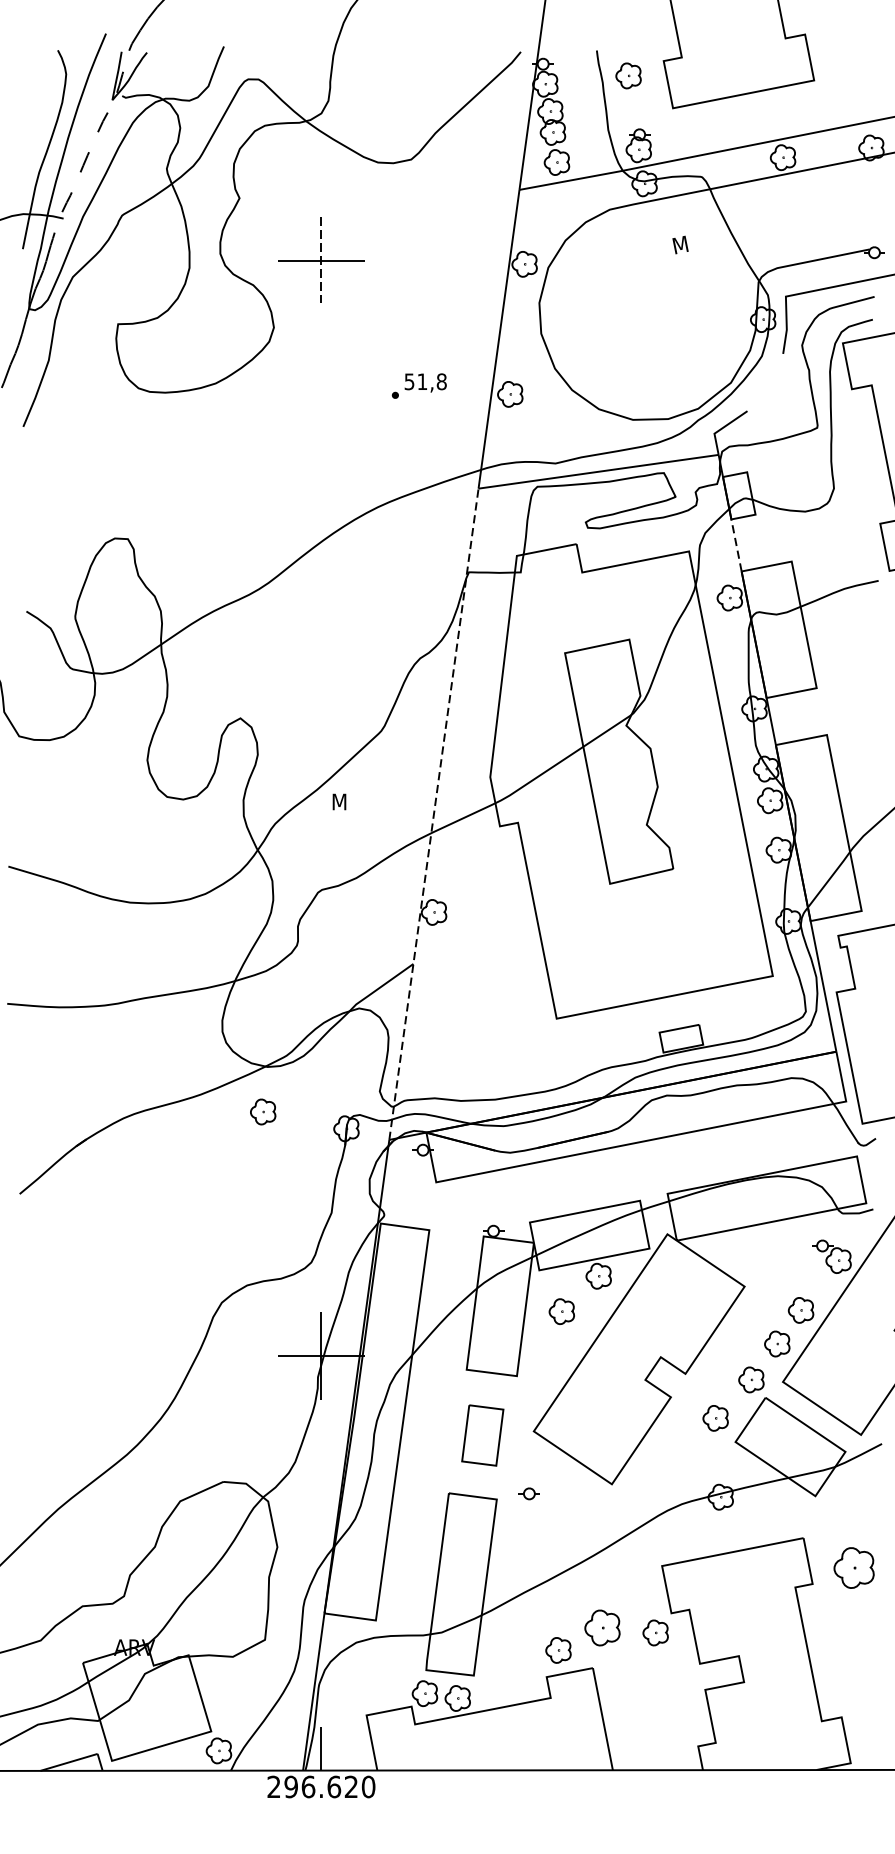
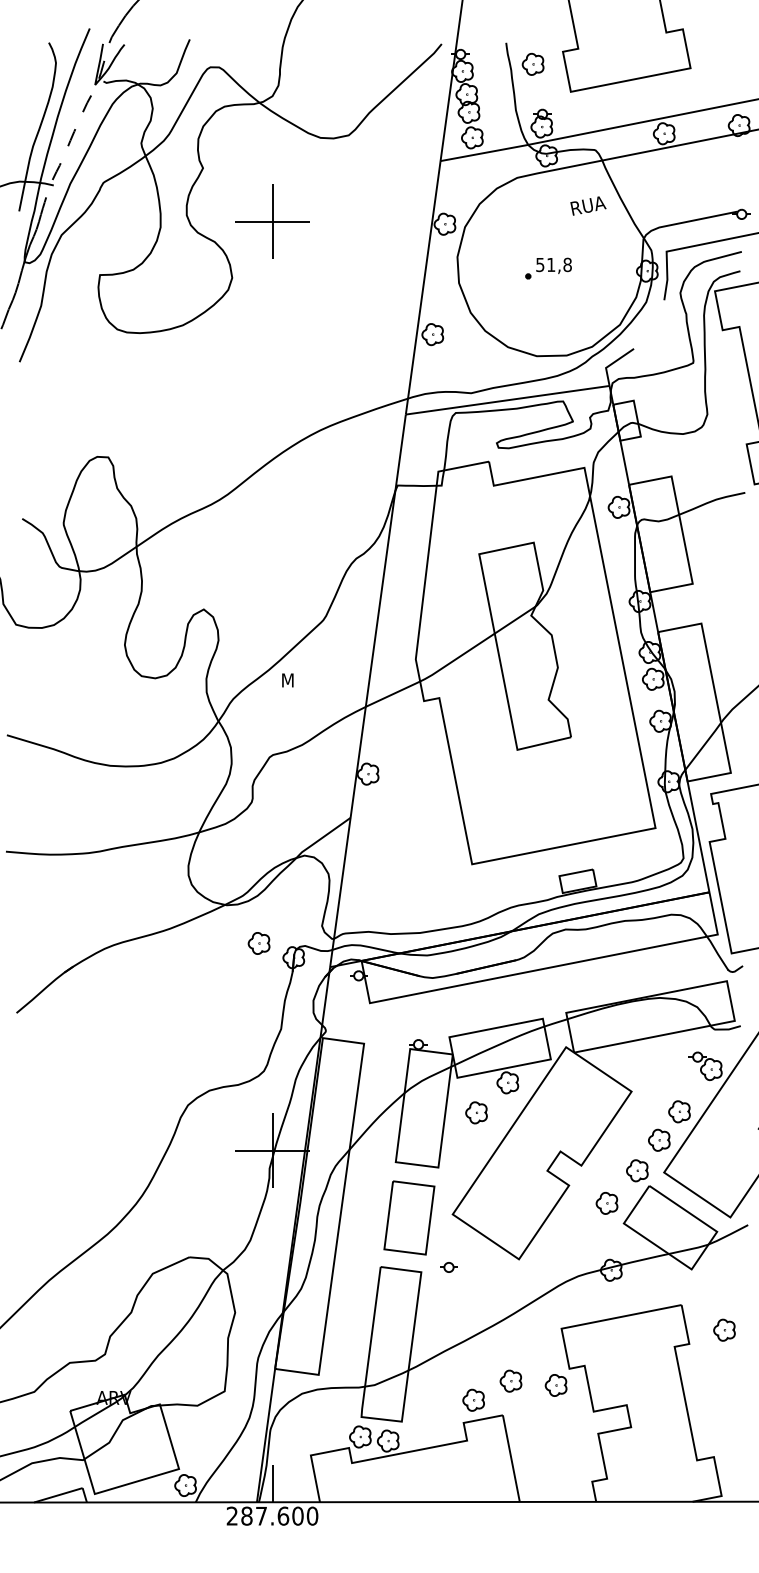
text: (695, 242) -> (589, 205), M -> RUA
line: (321, 262) -> (272, 222), dashed -> solid
part: (419, 386) -> (548, 268), moved
line: (736, 545) -> (624, 462), dashed -> solid
line: (434, 813) -> (368, 690), dashed -> solid
part: (262, 1112) -> (258, 943), moved
part: (482, 1434) -> (409, 1217), size x1.43
part: (854, 1566) -> (724, 1329), size x0.62
part: (601, 1627) -> (510, 1380), size x0.71
text: (321, 1786) -> (272, 1515), 296.620 -> 287.600

